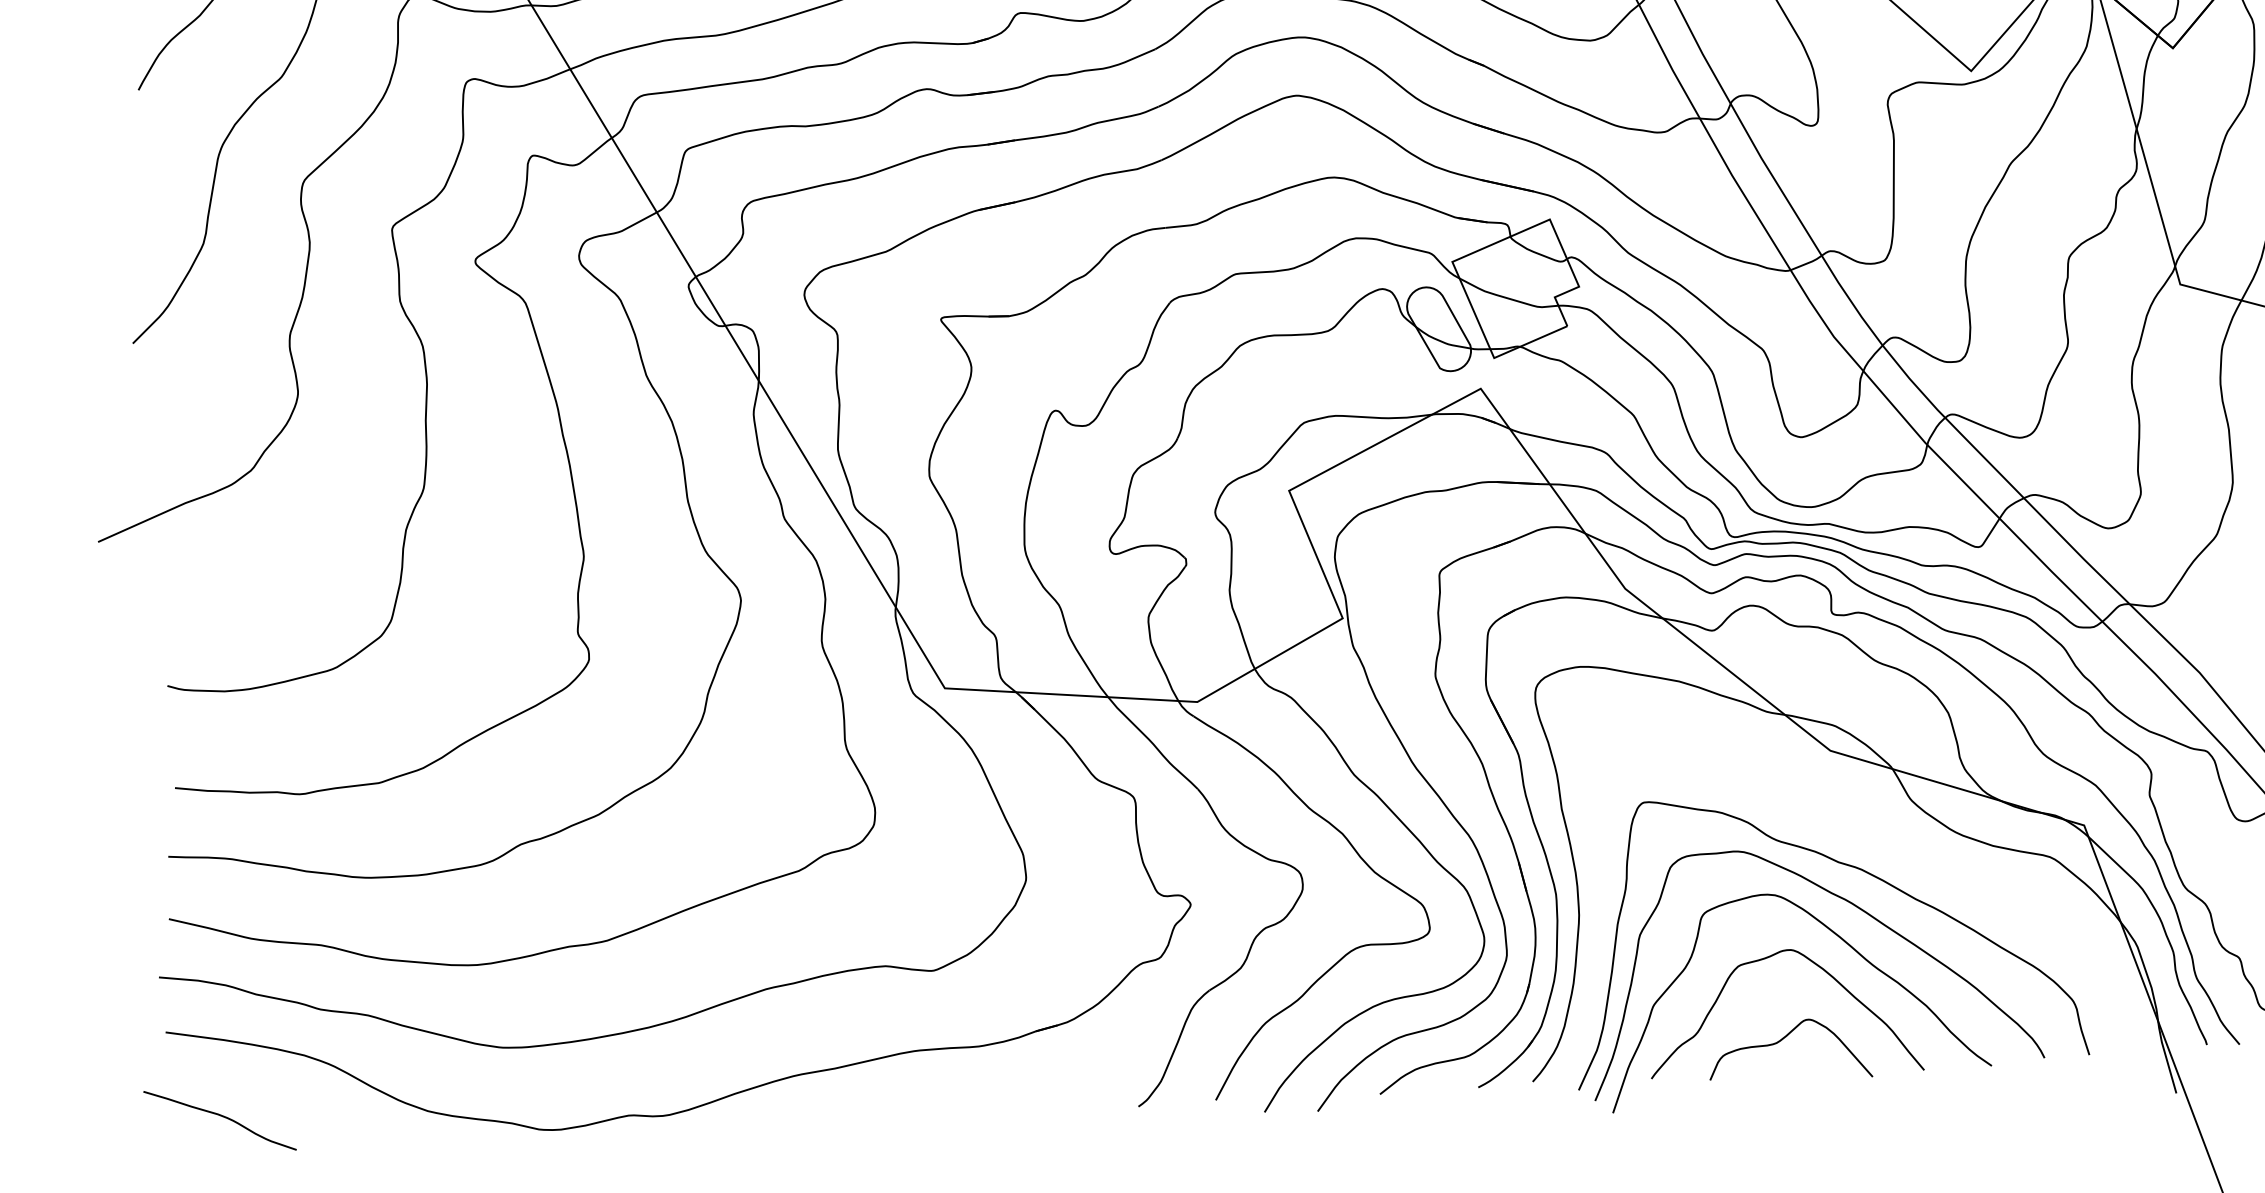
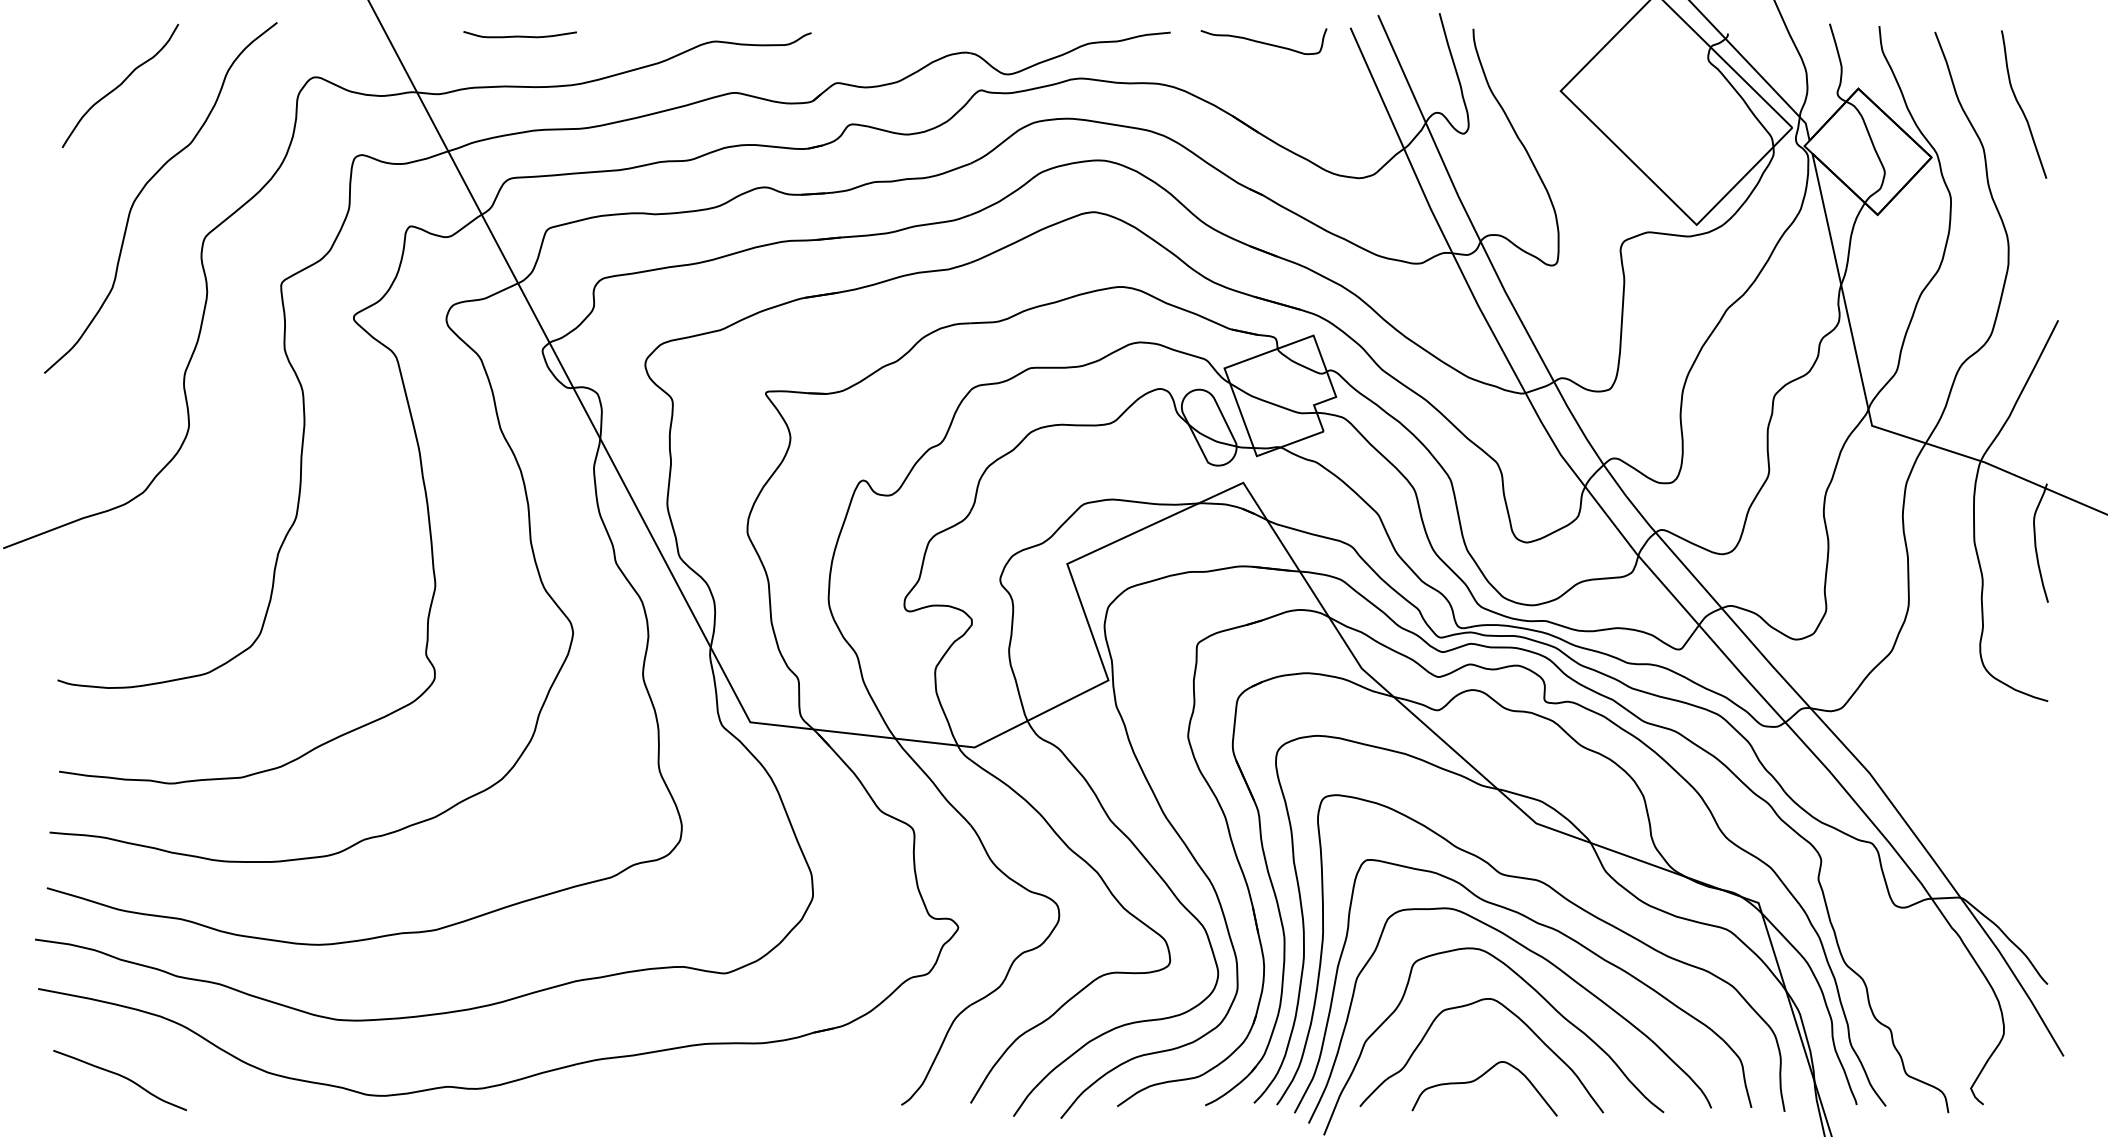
curve: (1869, 834) -> (1566, 900), added
curve: (219, 1116) -> (119, 1076), moved

